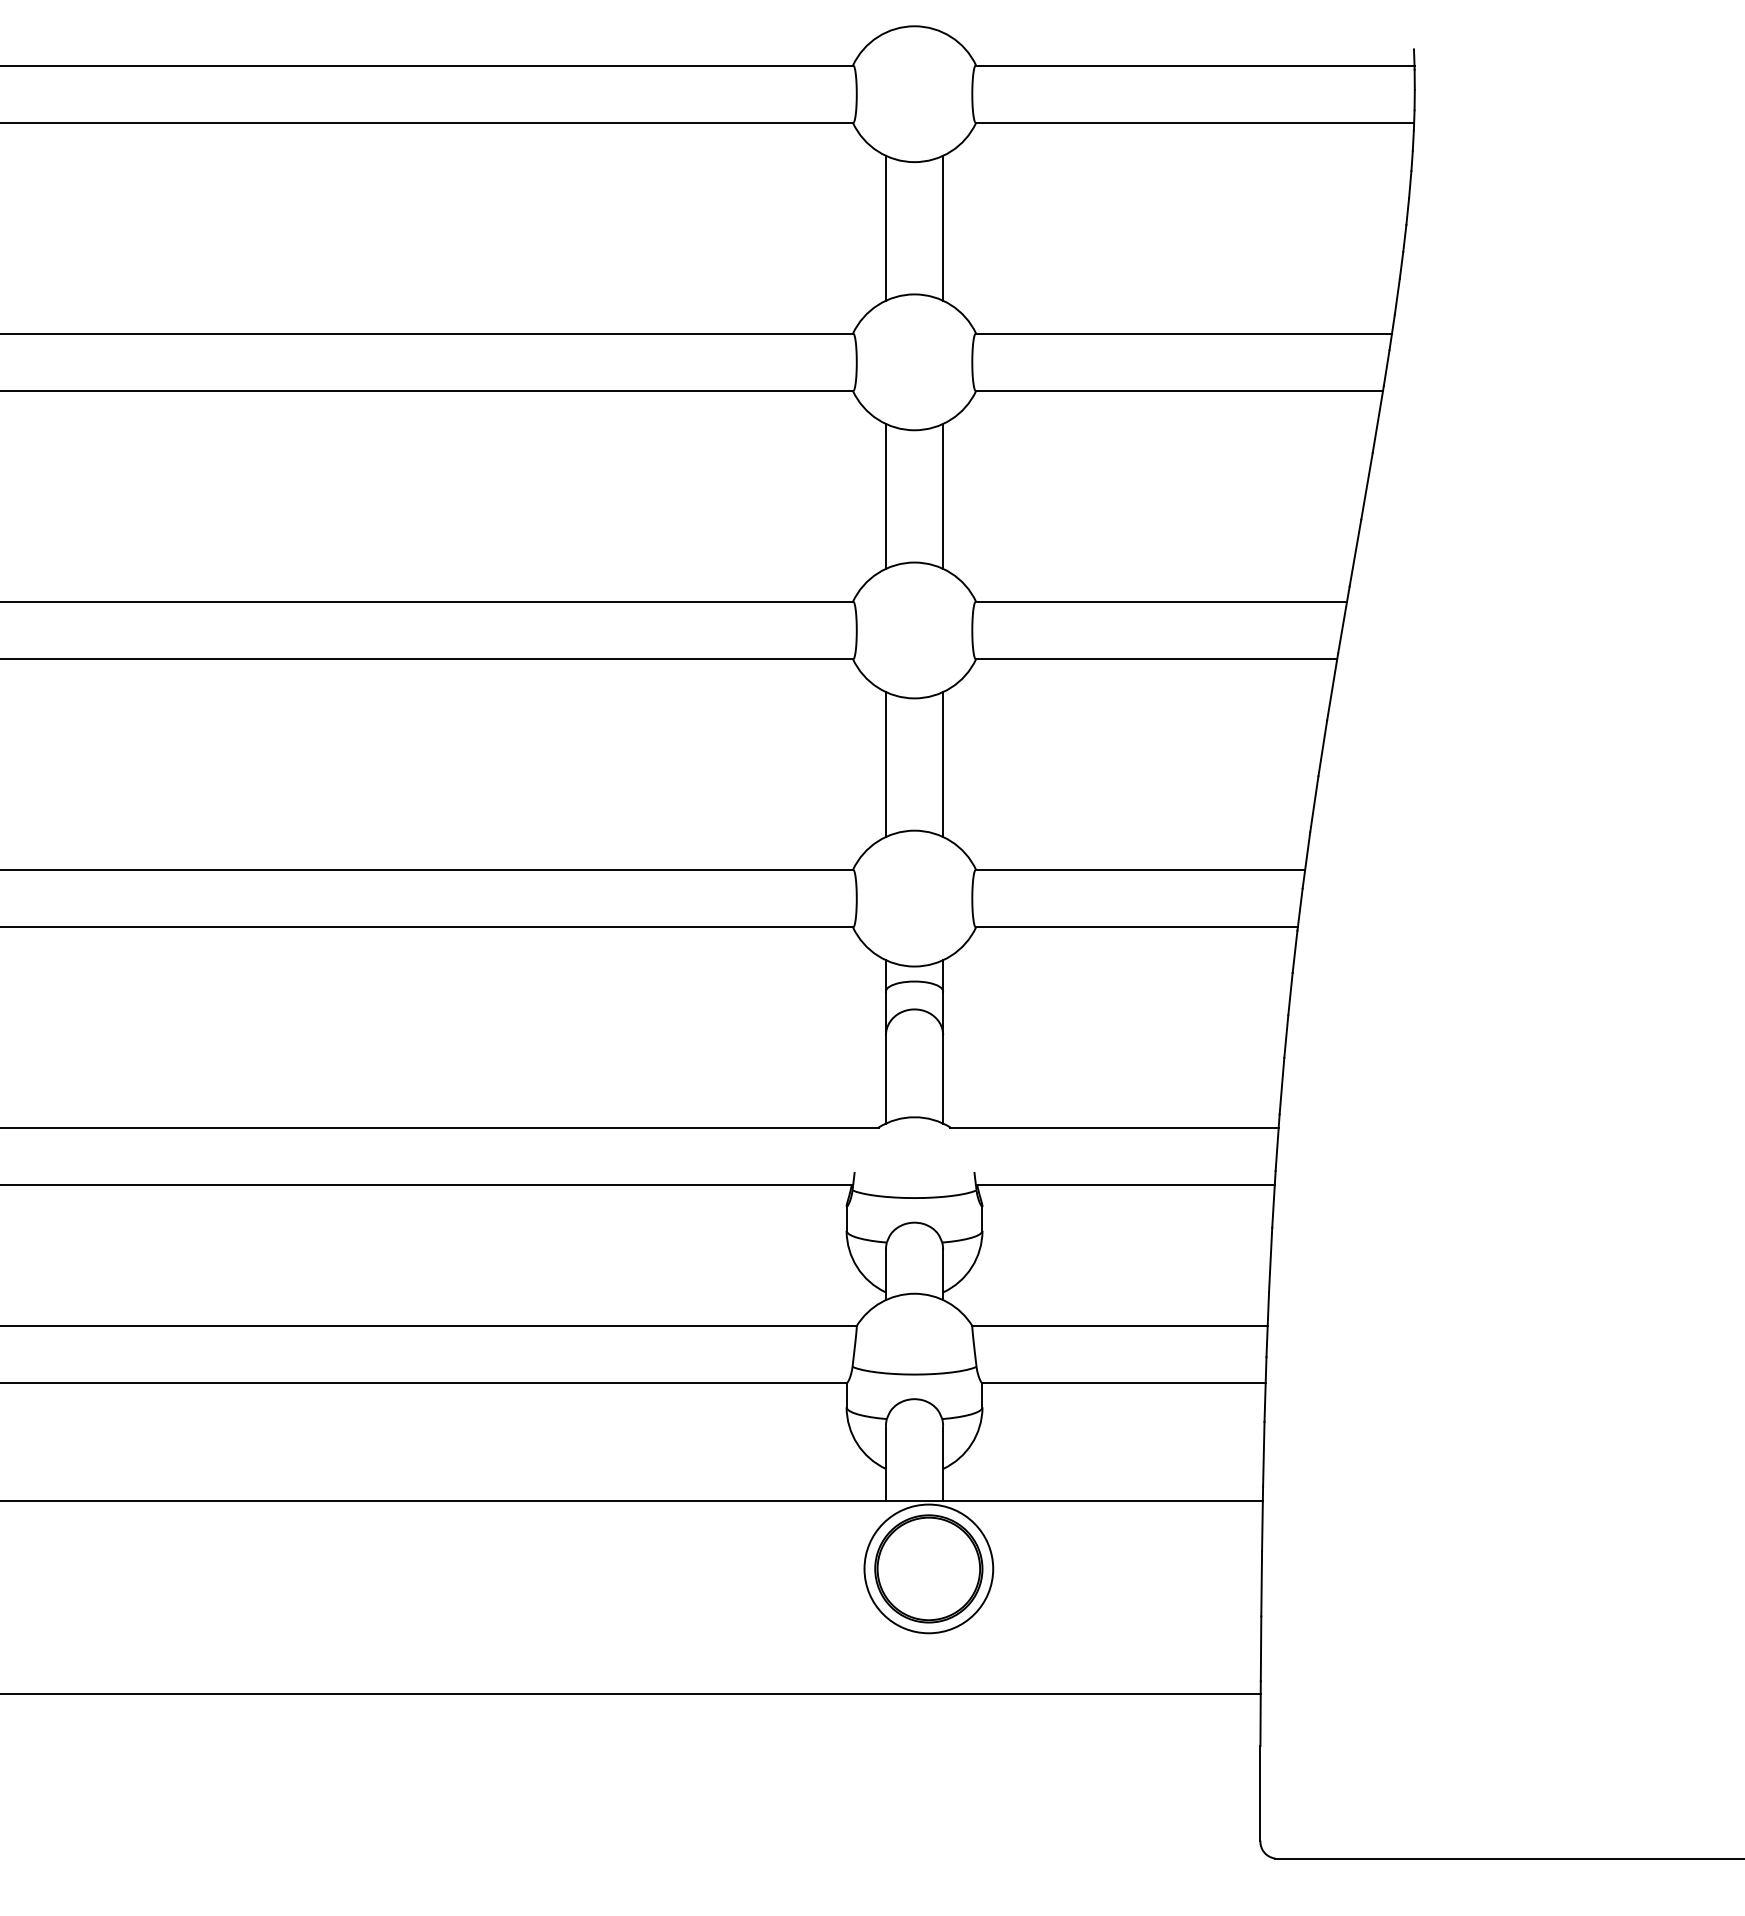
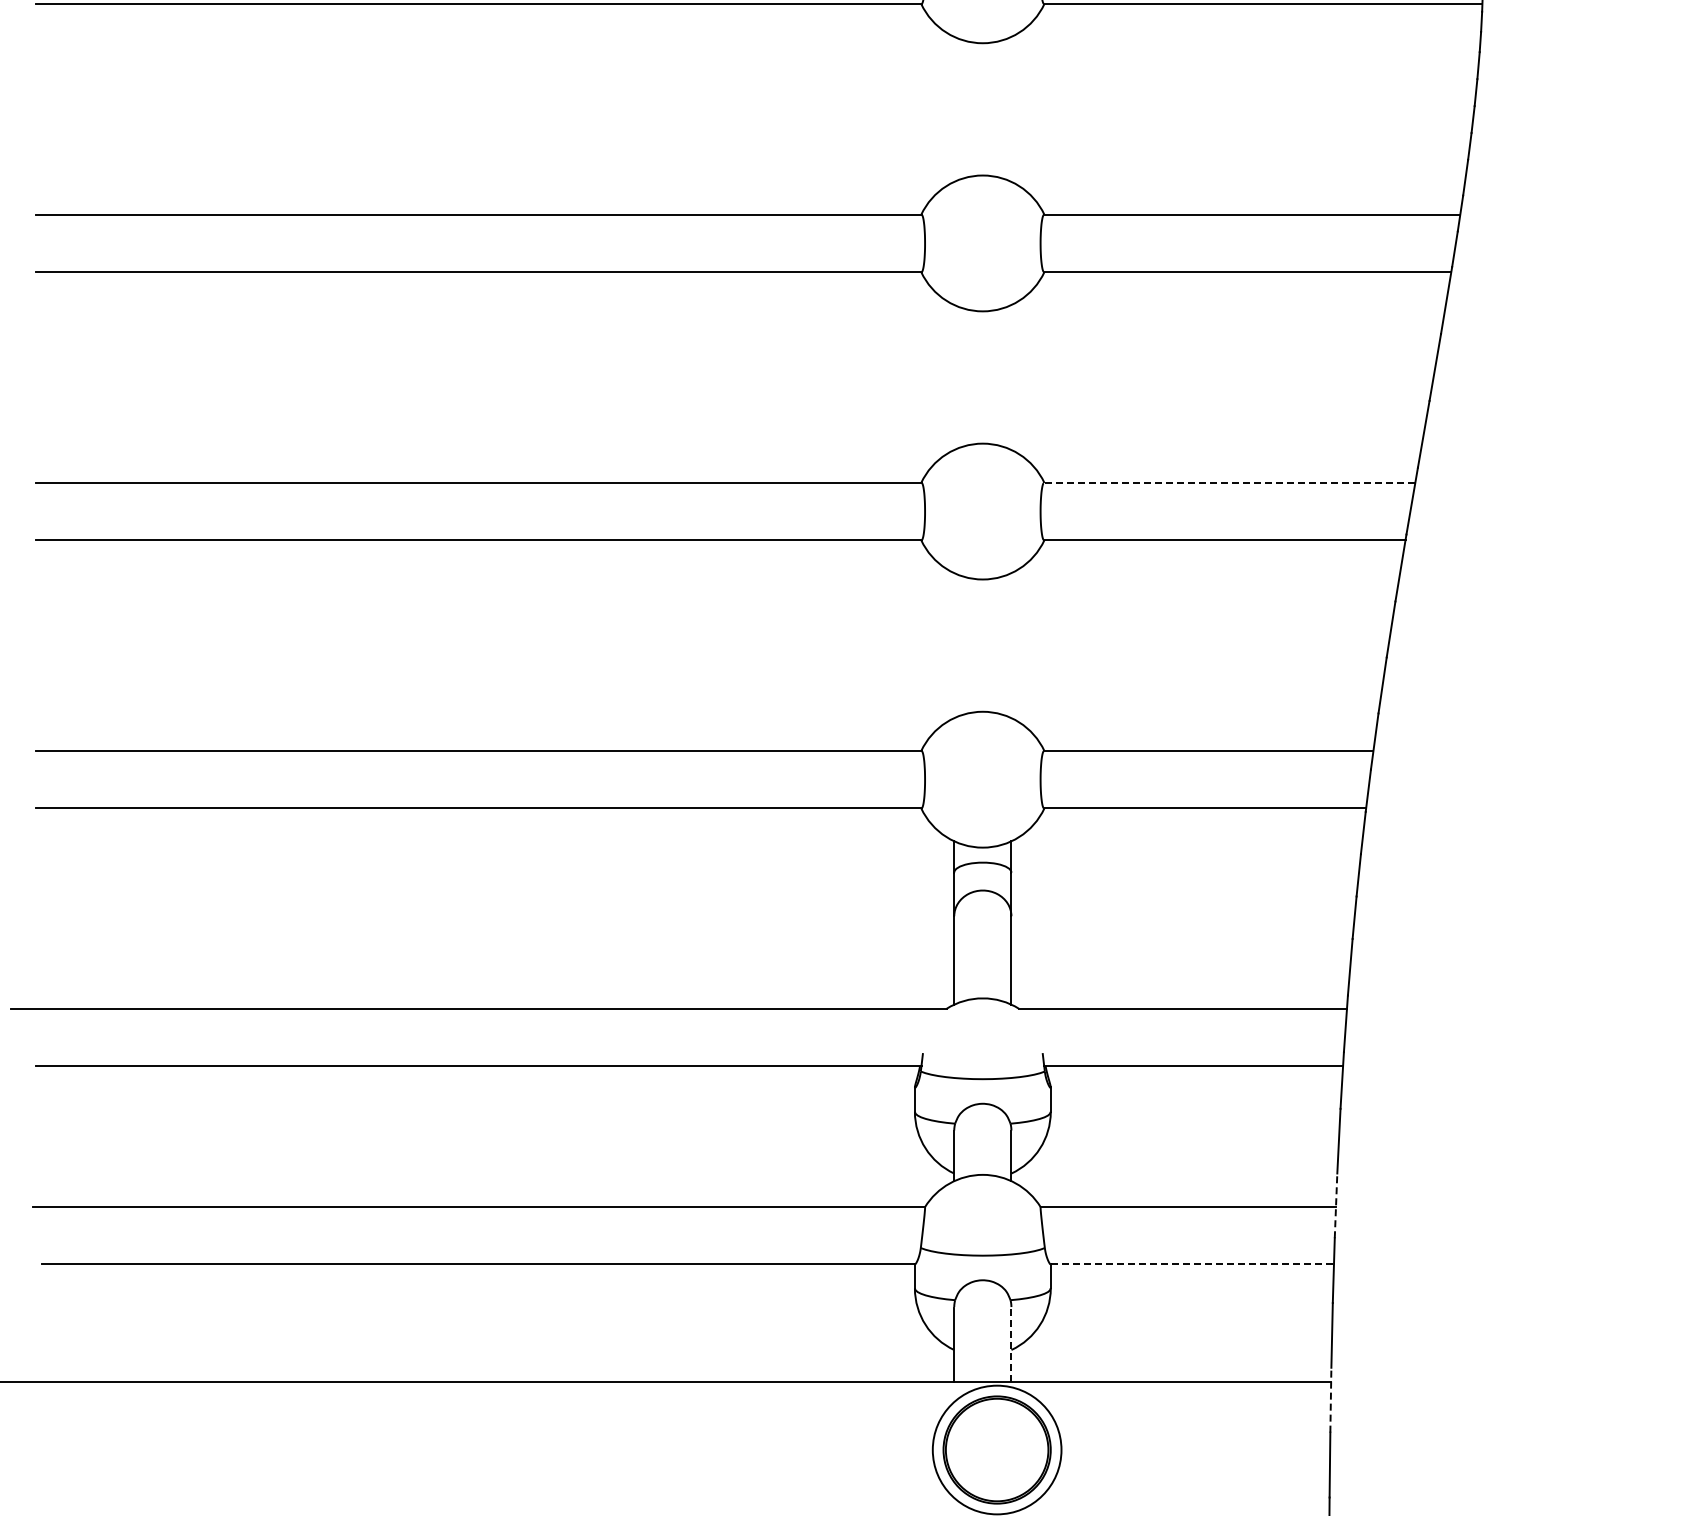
line: (885, 227) -> (953, 108), removed
line: (943, 227) -> (1011, 108), removed
line: (885, 495) -> (953, 376), removed
line: (943, 495) -> (1011, 376), removed
line: (1161, 601) -> (1229, 482), solid -> dashed
line: (885, 764) -> (953, 645), removed
line: (943, 764) -> (1011, 645), removed
line: (1267, 1324) -> (1335, 1205), solid -> dashed
line: (1123, 1383) -> (1191, 1264), solid -> dashed
line: (943, 1463) -> (1011, 1344), solid -> dashed
line: (1262, 1518) -> (1330, 1399), solid -> dashed

